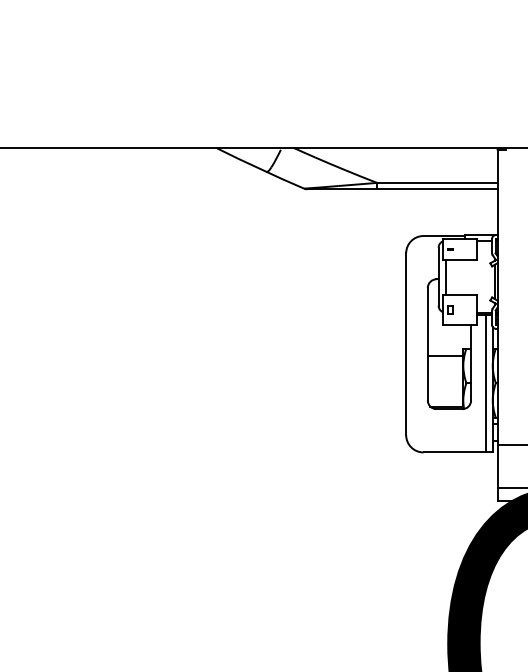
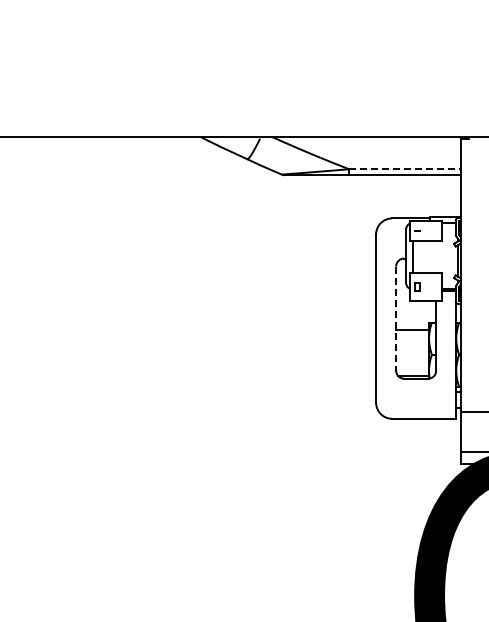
line: (436, 183) -> (404, 169), solid -> dashed
line: (428, 345) -> (396, 319), solid -> dashed
line: (485, 382) -> (449, 354), removed

